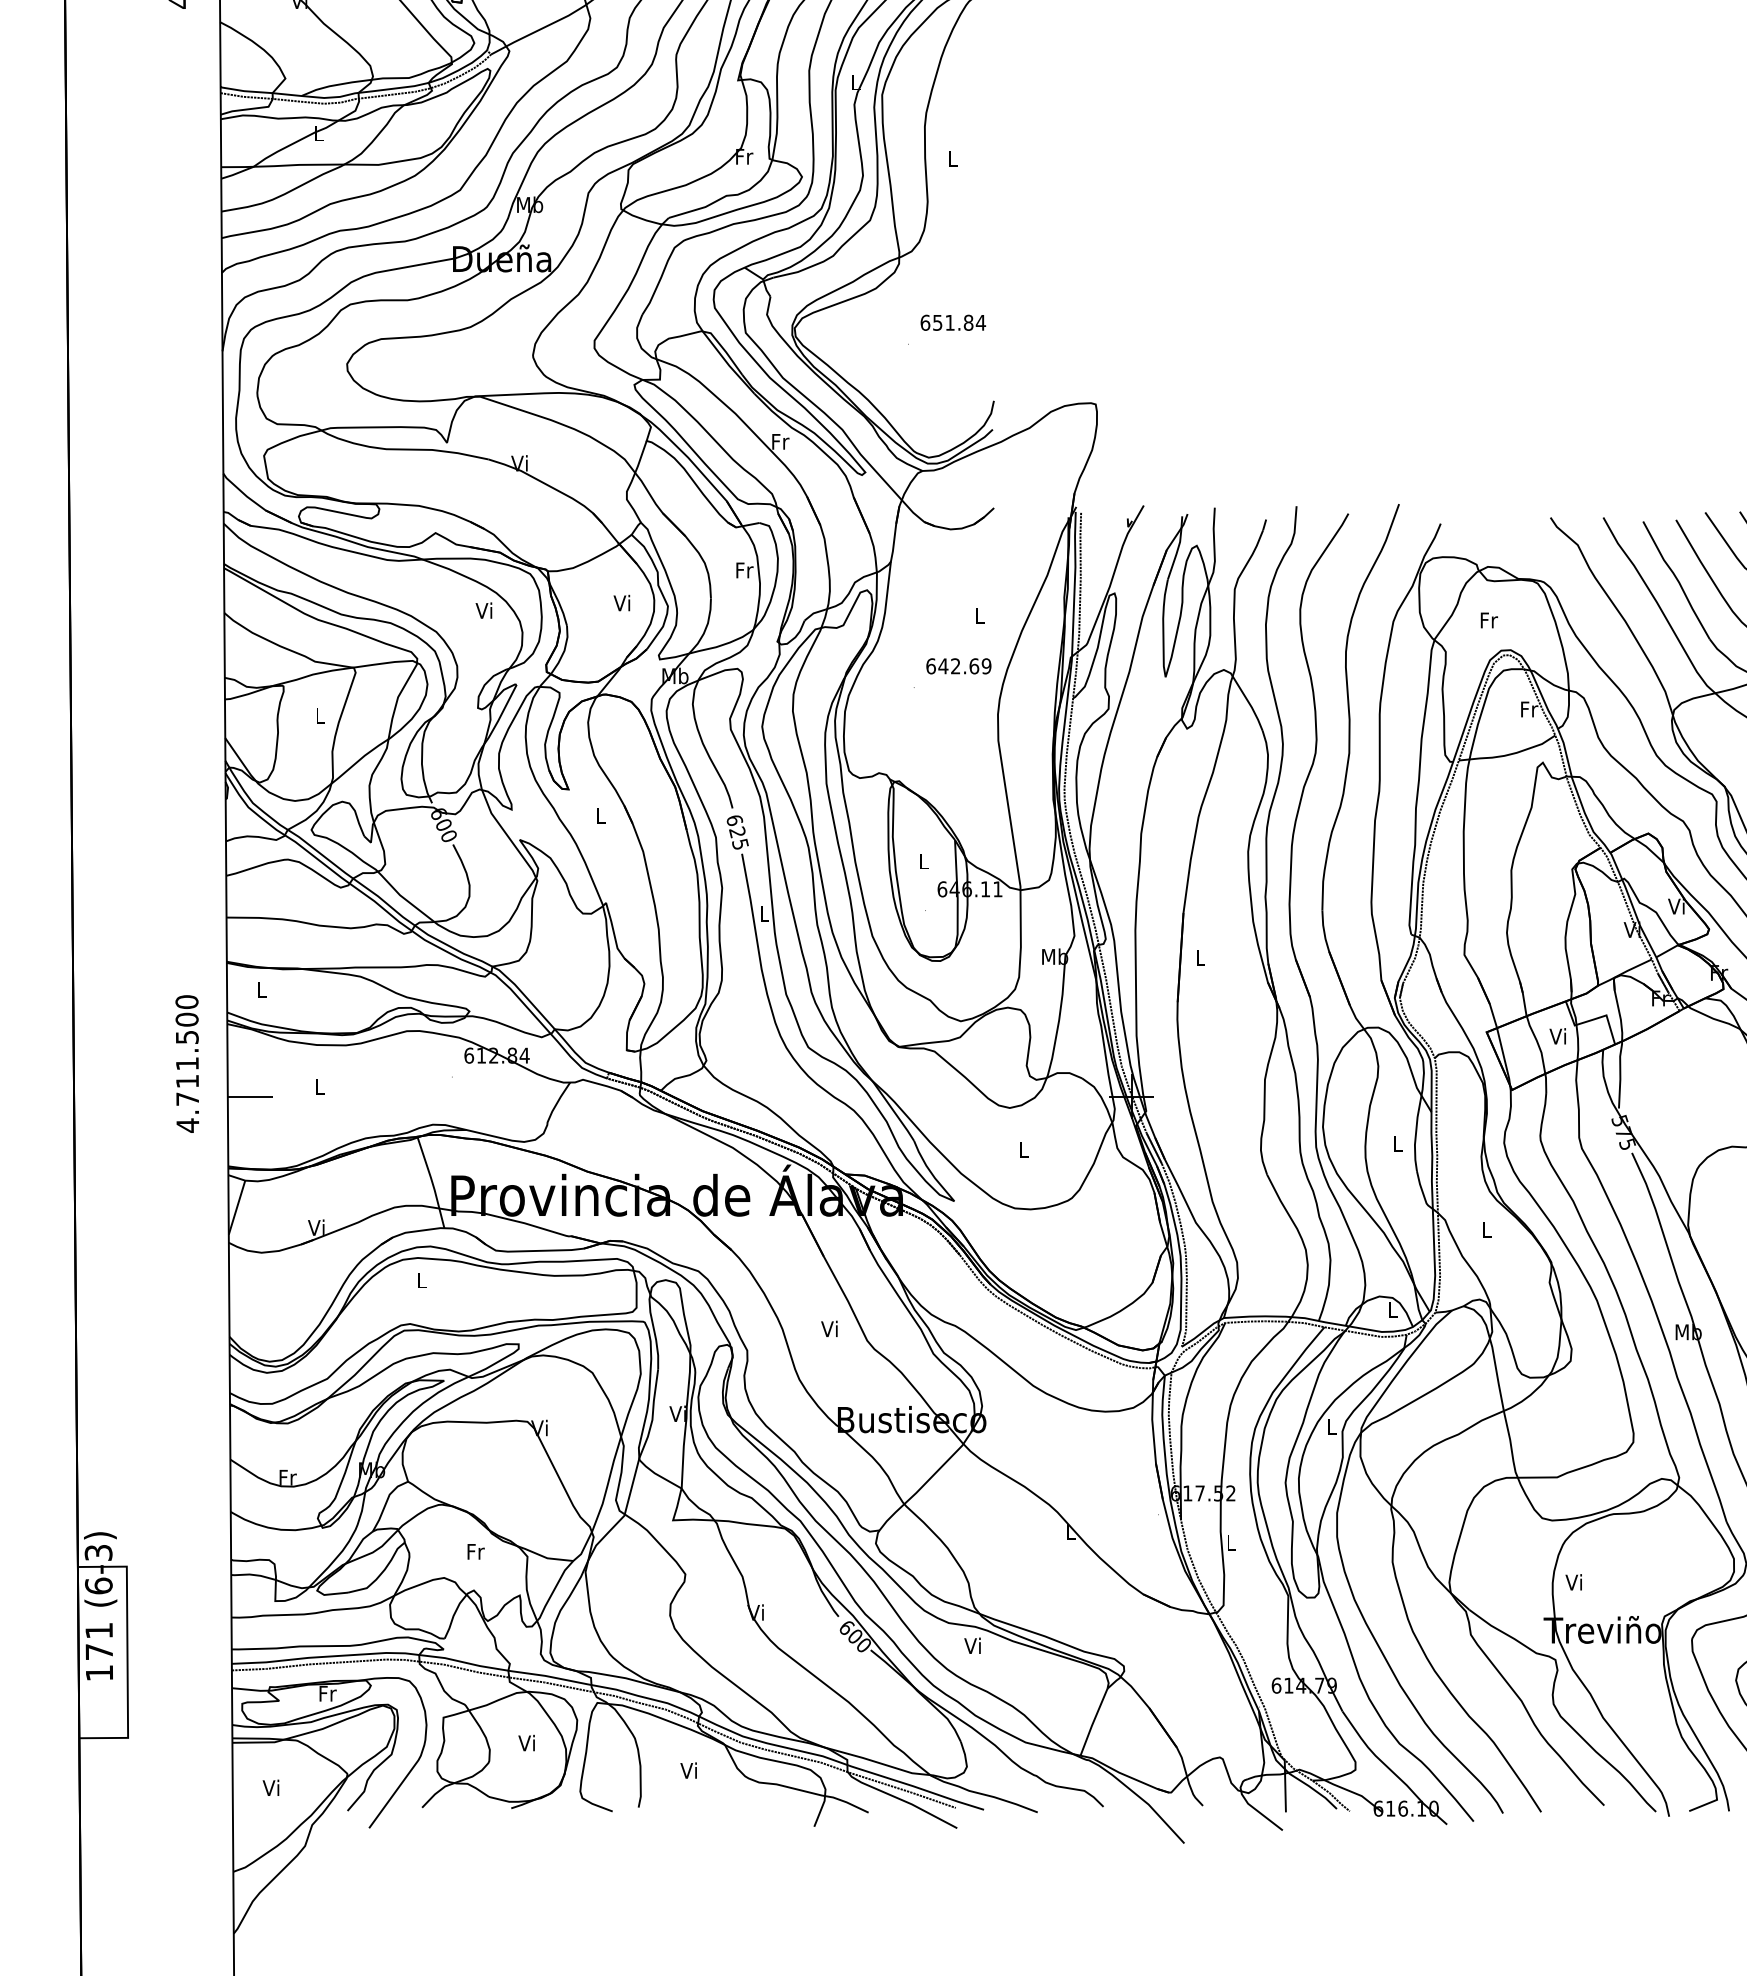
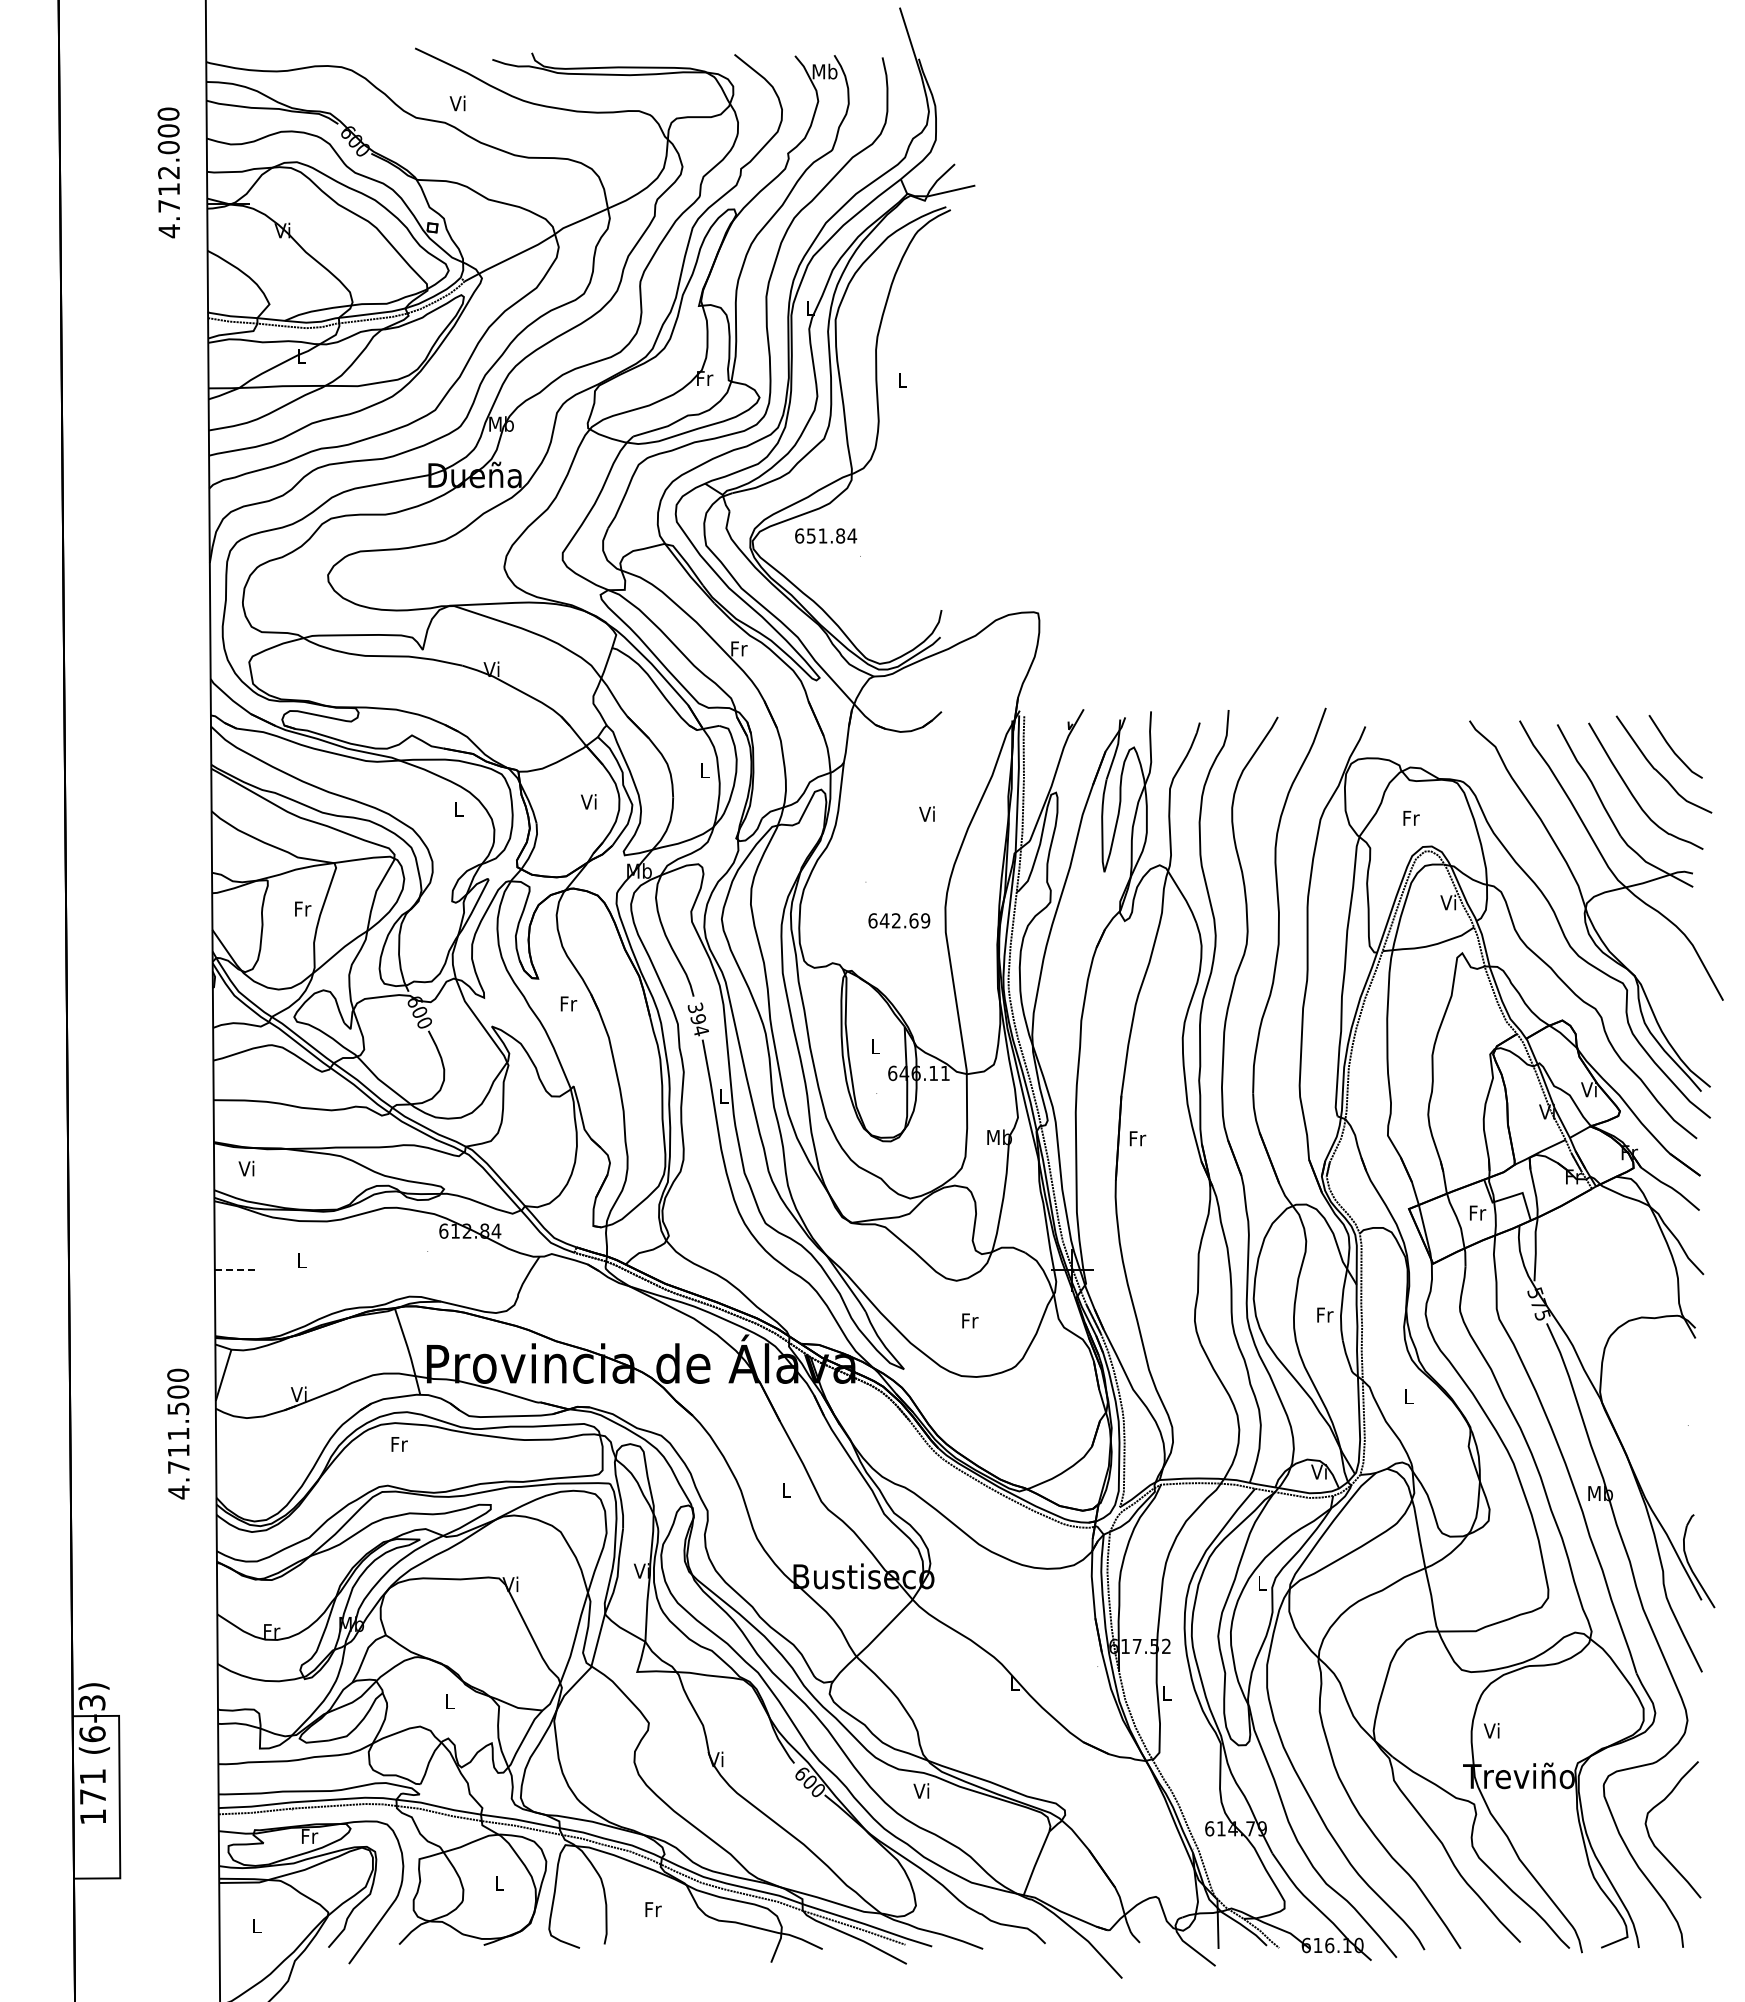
text: (953, 322) -> (826, 535), moved
text: (745, 570) -> (705, 770), Fr -> L
text: (483, 610) -> (457, 808), Vi -> L
text: (978, 615) -> (926, 813), L -> Vi
text: (959, 665) -> (899, 920), moved
text: (1528, 709) -> (1448, 902), Fr -> Vi
text: (321, 715) -> (303, 908), L -> Fr
text: (600, 815) -> (568, 1003), L -> Fr
text: (736, 832) -> (697, 1019), 625 -> 394
text: (1200, 957) -> (1137, 1138), L -> Fr
text: (261, 989) -> (246, 1168), L -> Vi
text: (1558, 1035) -> (1477, 1212), Vi -> Fr
text: (187, 1063) -> (178, 1433), moved
line: (250, 1097) -> (236, 1270), solid -> dashed
text: (1398, 1143) -> (1325, 1314), L -> Fr
text: (1024, 1149) -> (970, 1320), L -> Fr
text: (422, 1280) -> (399, 1444), L -> Fr
text: (1391, 1309) -> (1318, 1471), L -> Vi
text: (829, 1329) -> (785, 1490), Vi -> L
text: (476, 1551) -> (450, 1701), Fr -> L
text: (526, 1742) -> (498, 1882), Vi -> L
text: (689, 1770) -> (652, 1909), Vi -> Fr
text: (270, 1787) -> (255, 1925), Vi -> L

